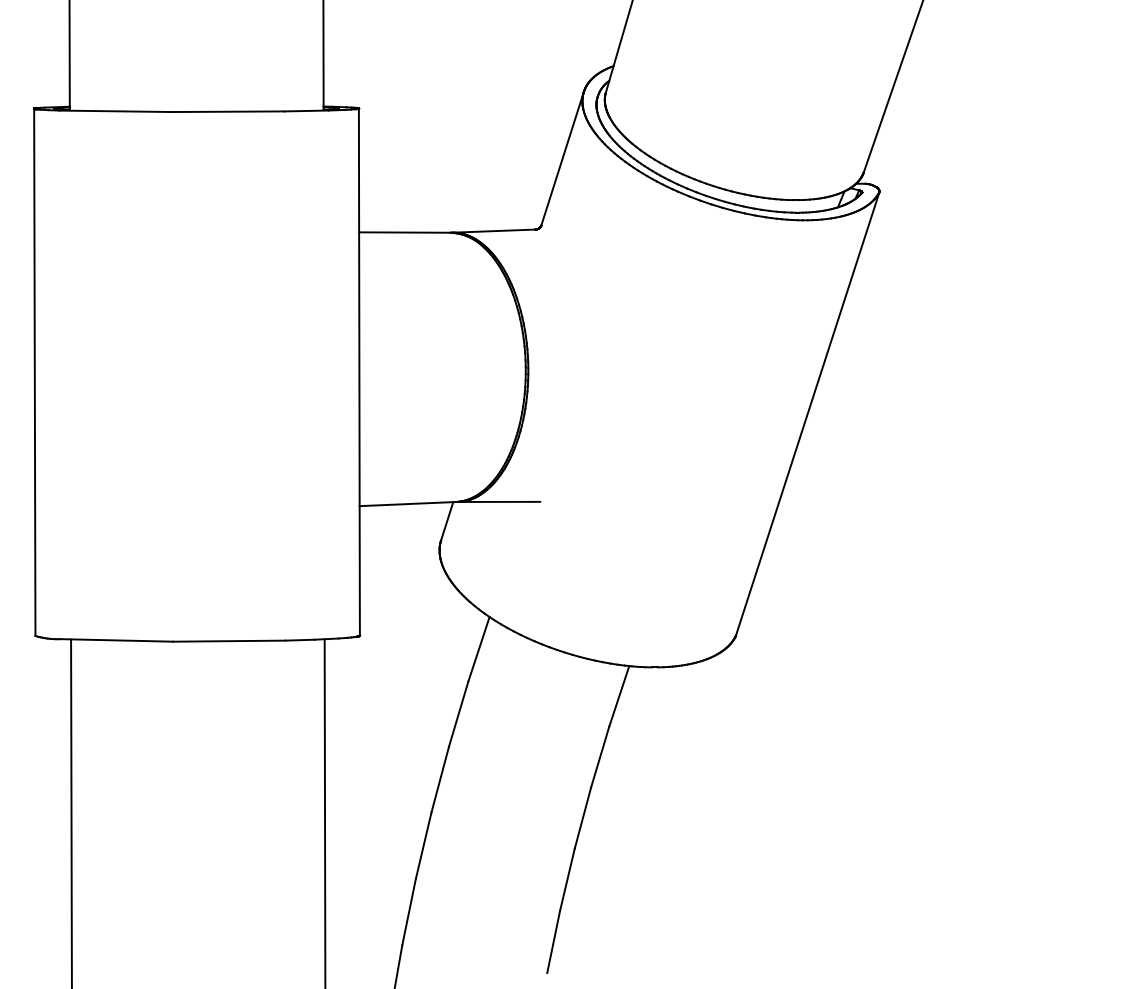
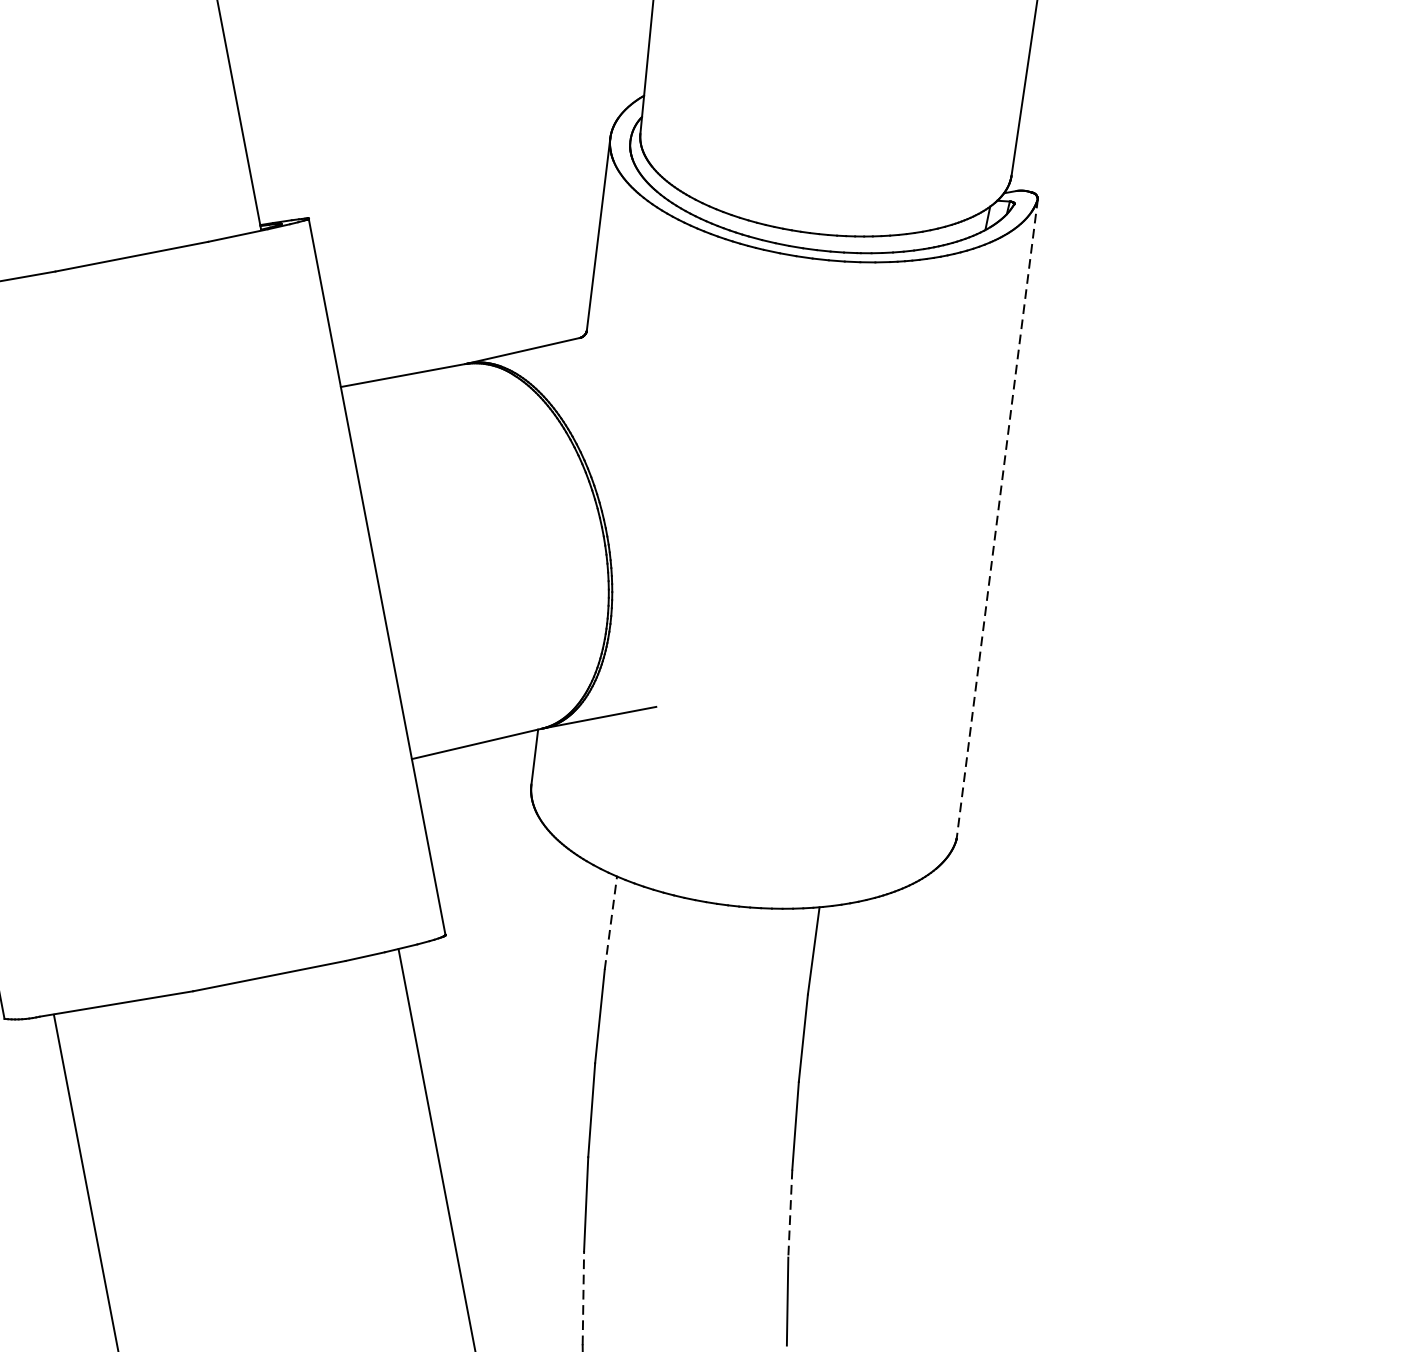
line: (807, 414) -> (997, 519), solid -> dashed
line: (478, 649) -> (610, 923), solid -> dashed
line: (567, 879) -> (790, 1213), solid -> dashed
line: (409, 912) -> (584, 1298), solid -> dashed

